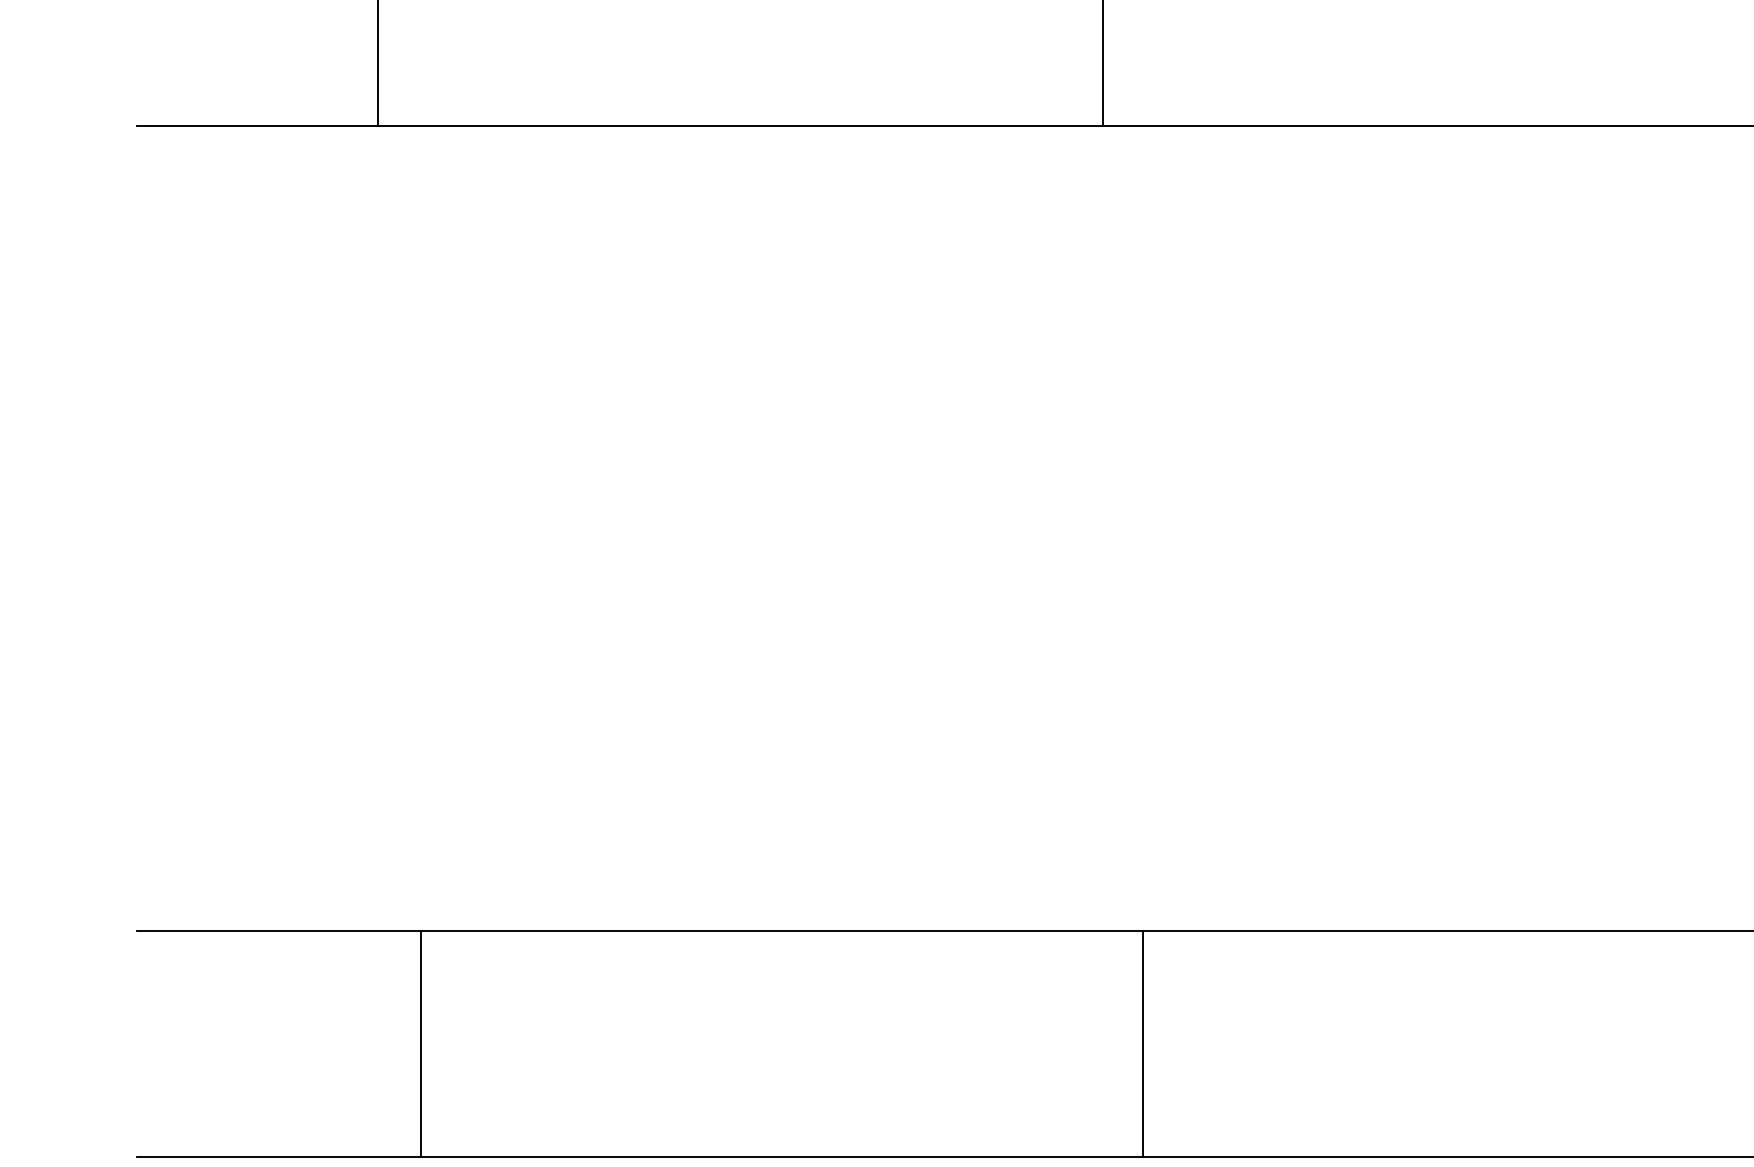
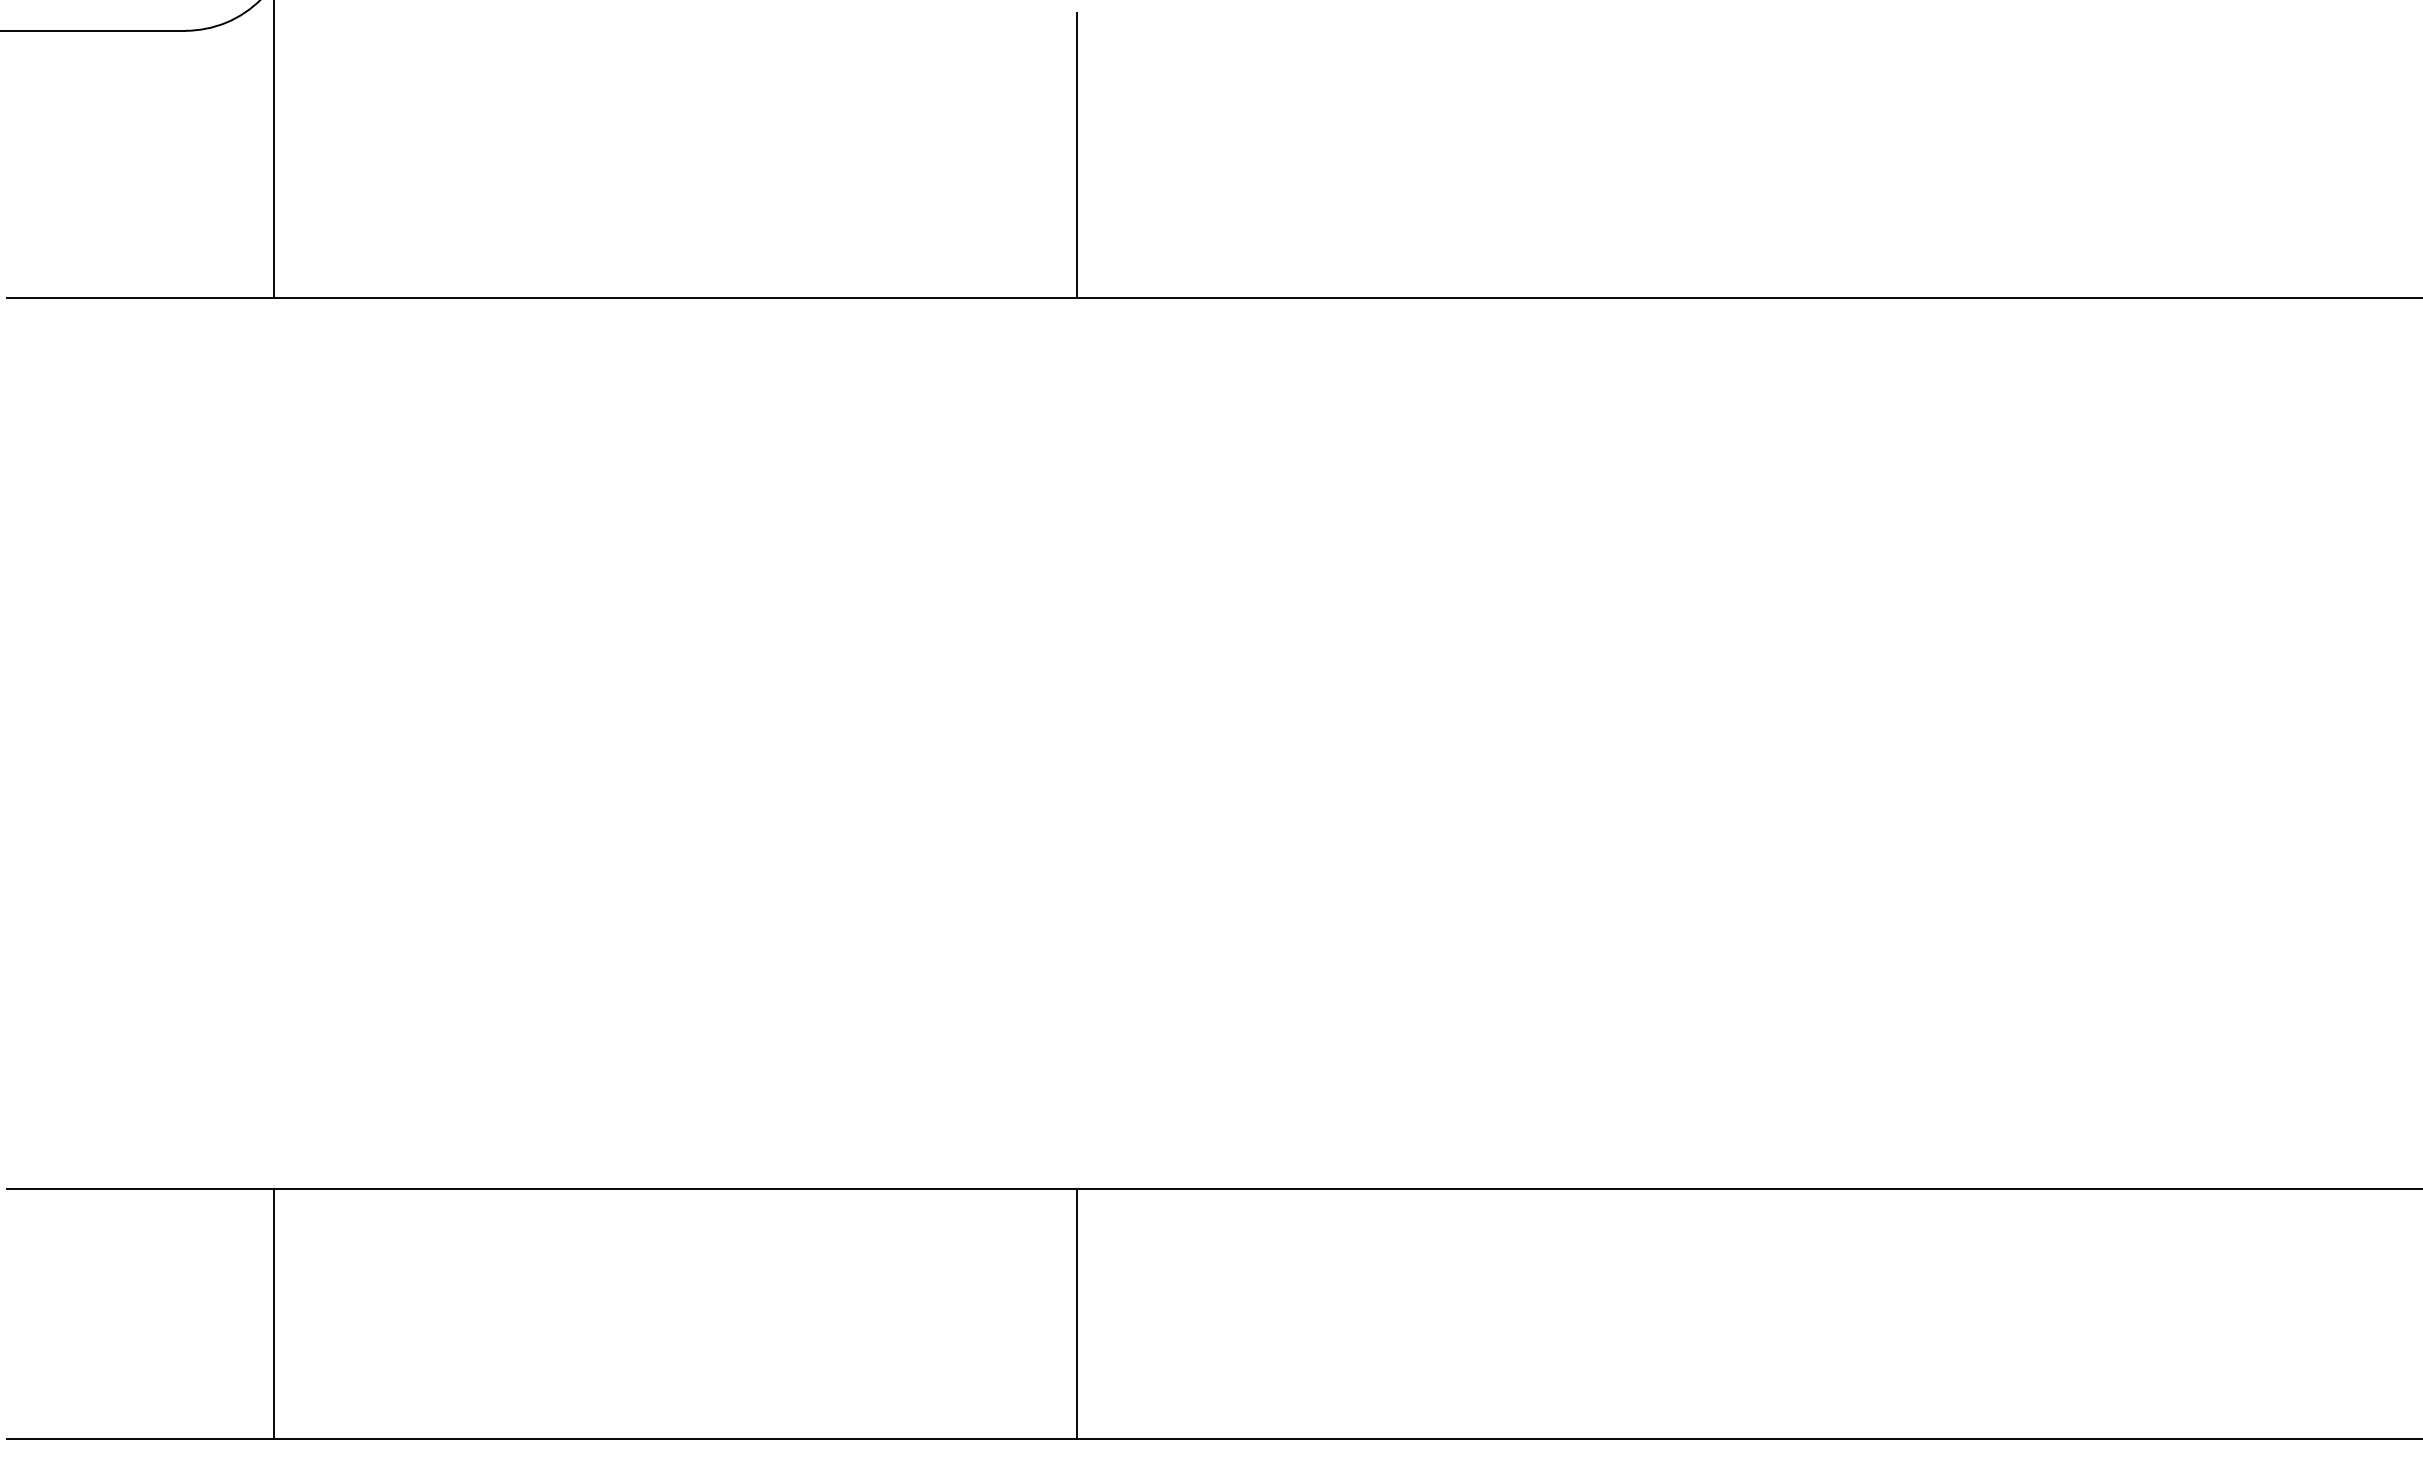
line: (421, 1044) -> (274, 1314), moved
line: (1143, 1044) -> (1076, 1314), moved

